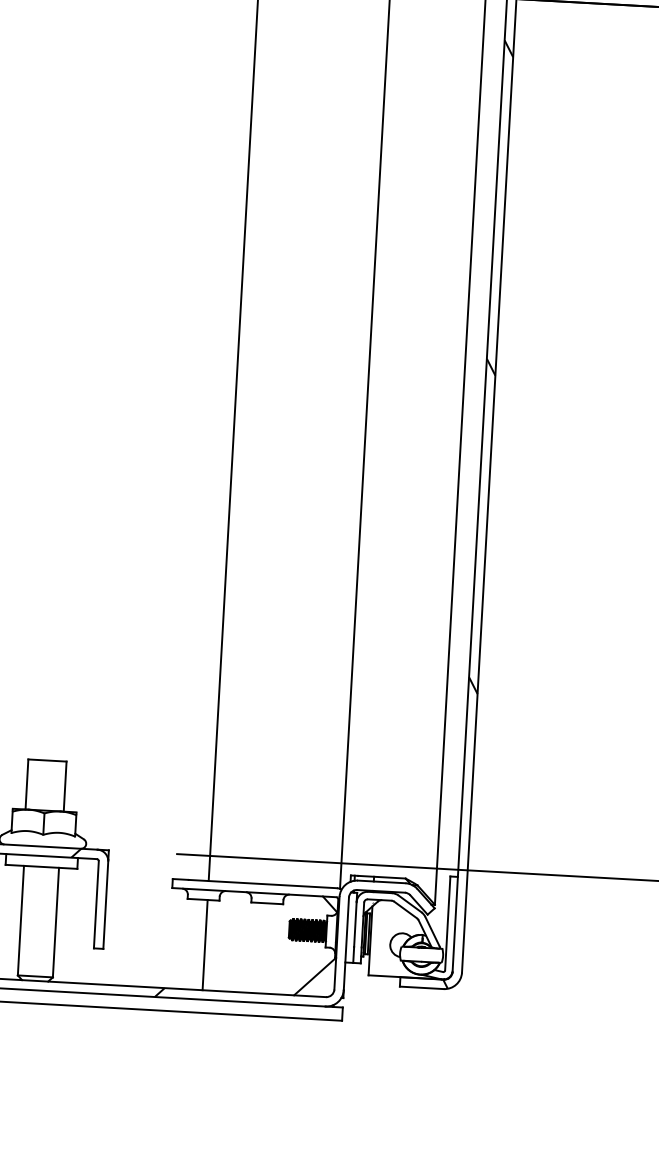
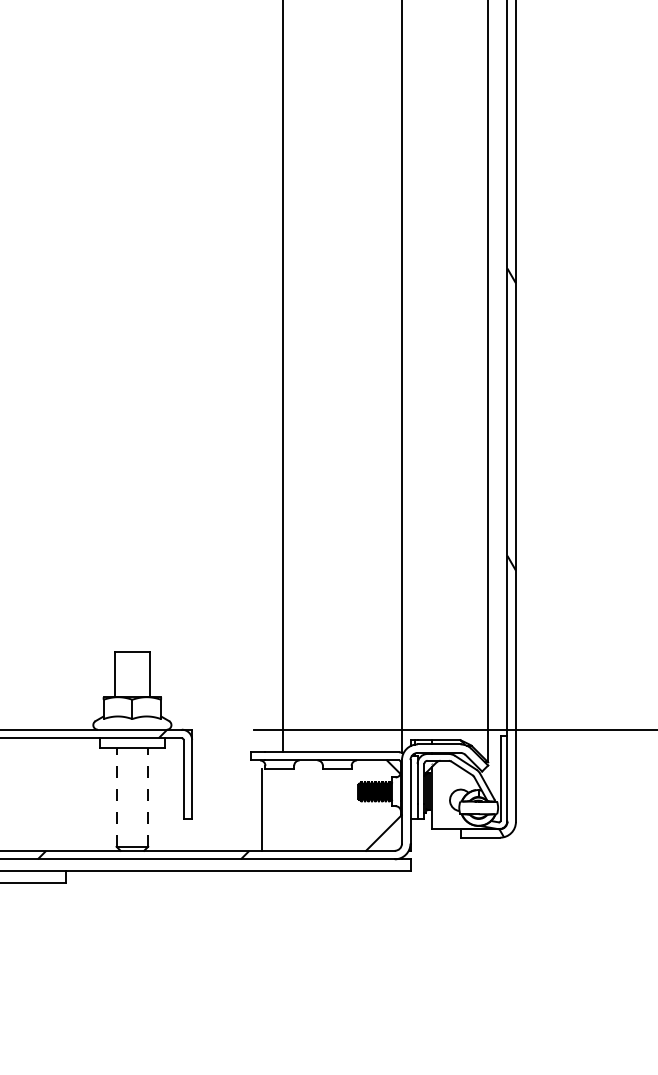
line: (20, 919) -> (116, 796), solid -> dashed
line: (56, 921) -> (148, 796), solid -> dashed
line: (205, 944) -> (262, 809), moved

